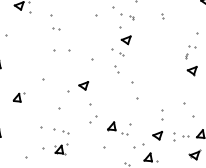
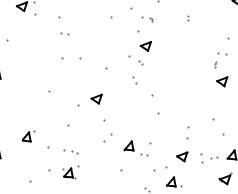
part: (127, 17) -> (147, 19), size x0.71
part: (18, 97) -> (28, 136), moved
part: (61, 131) -> (70, 151), size x0.71

